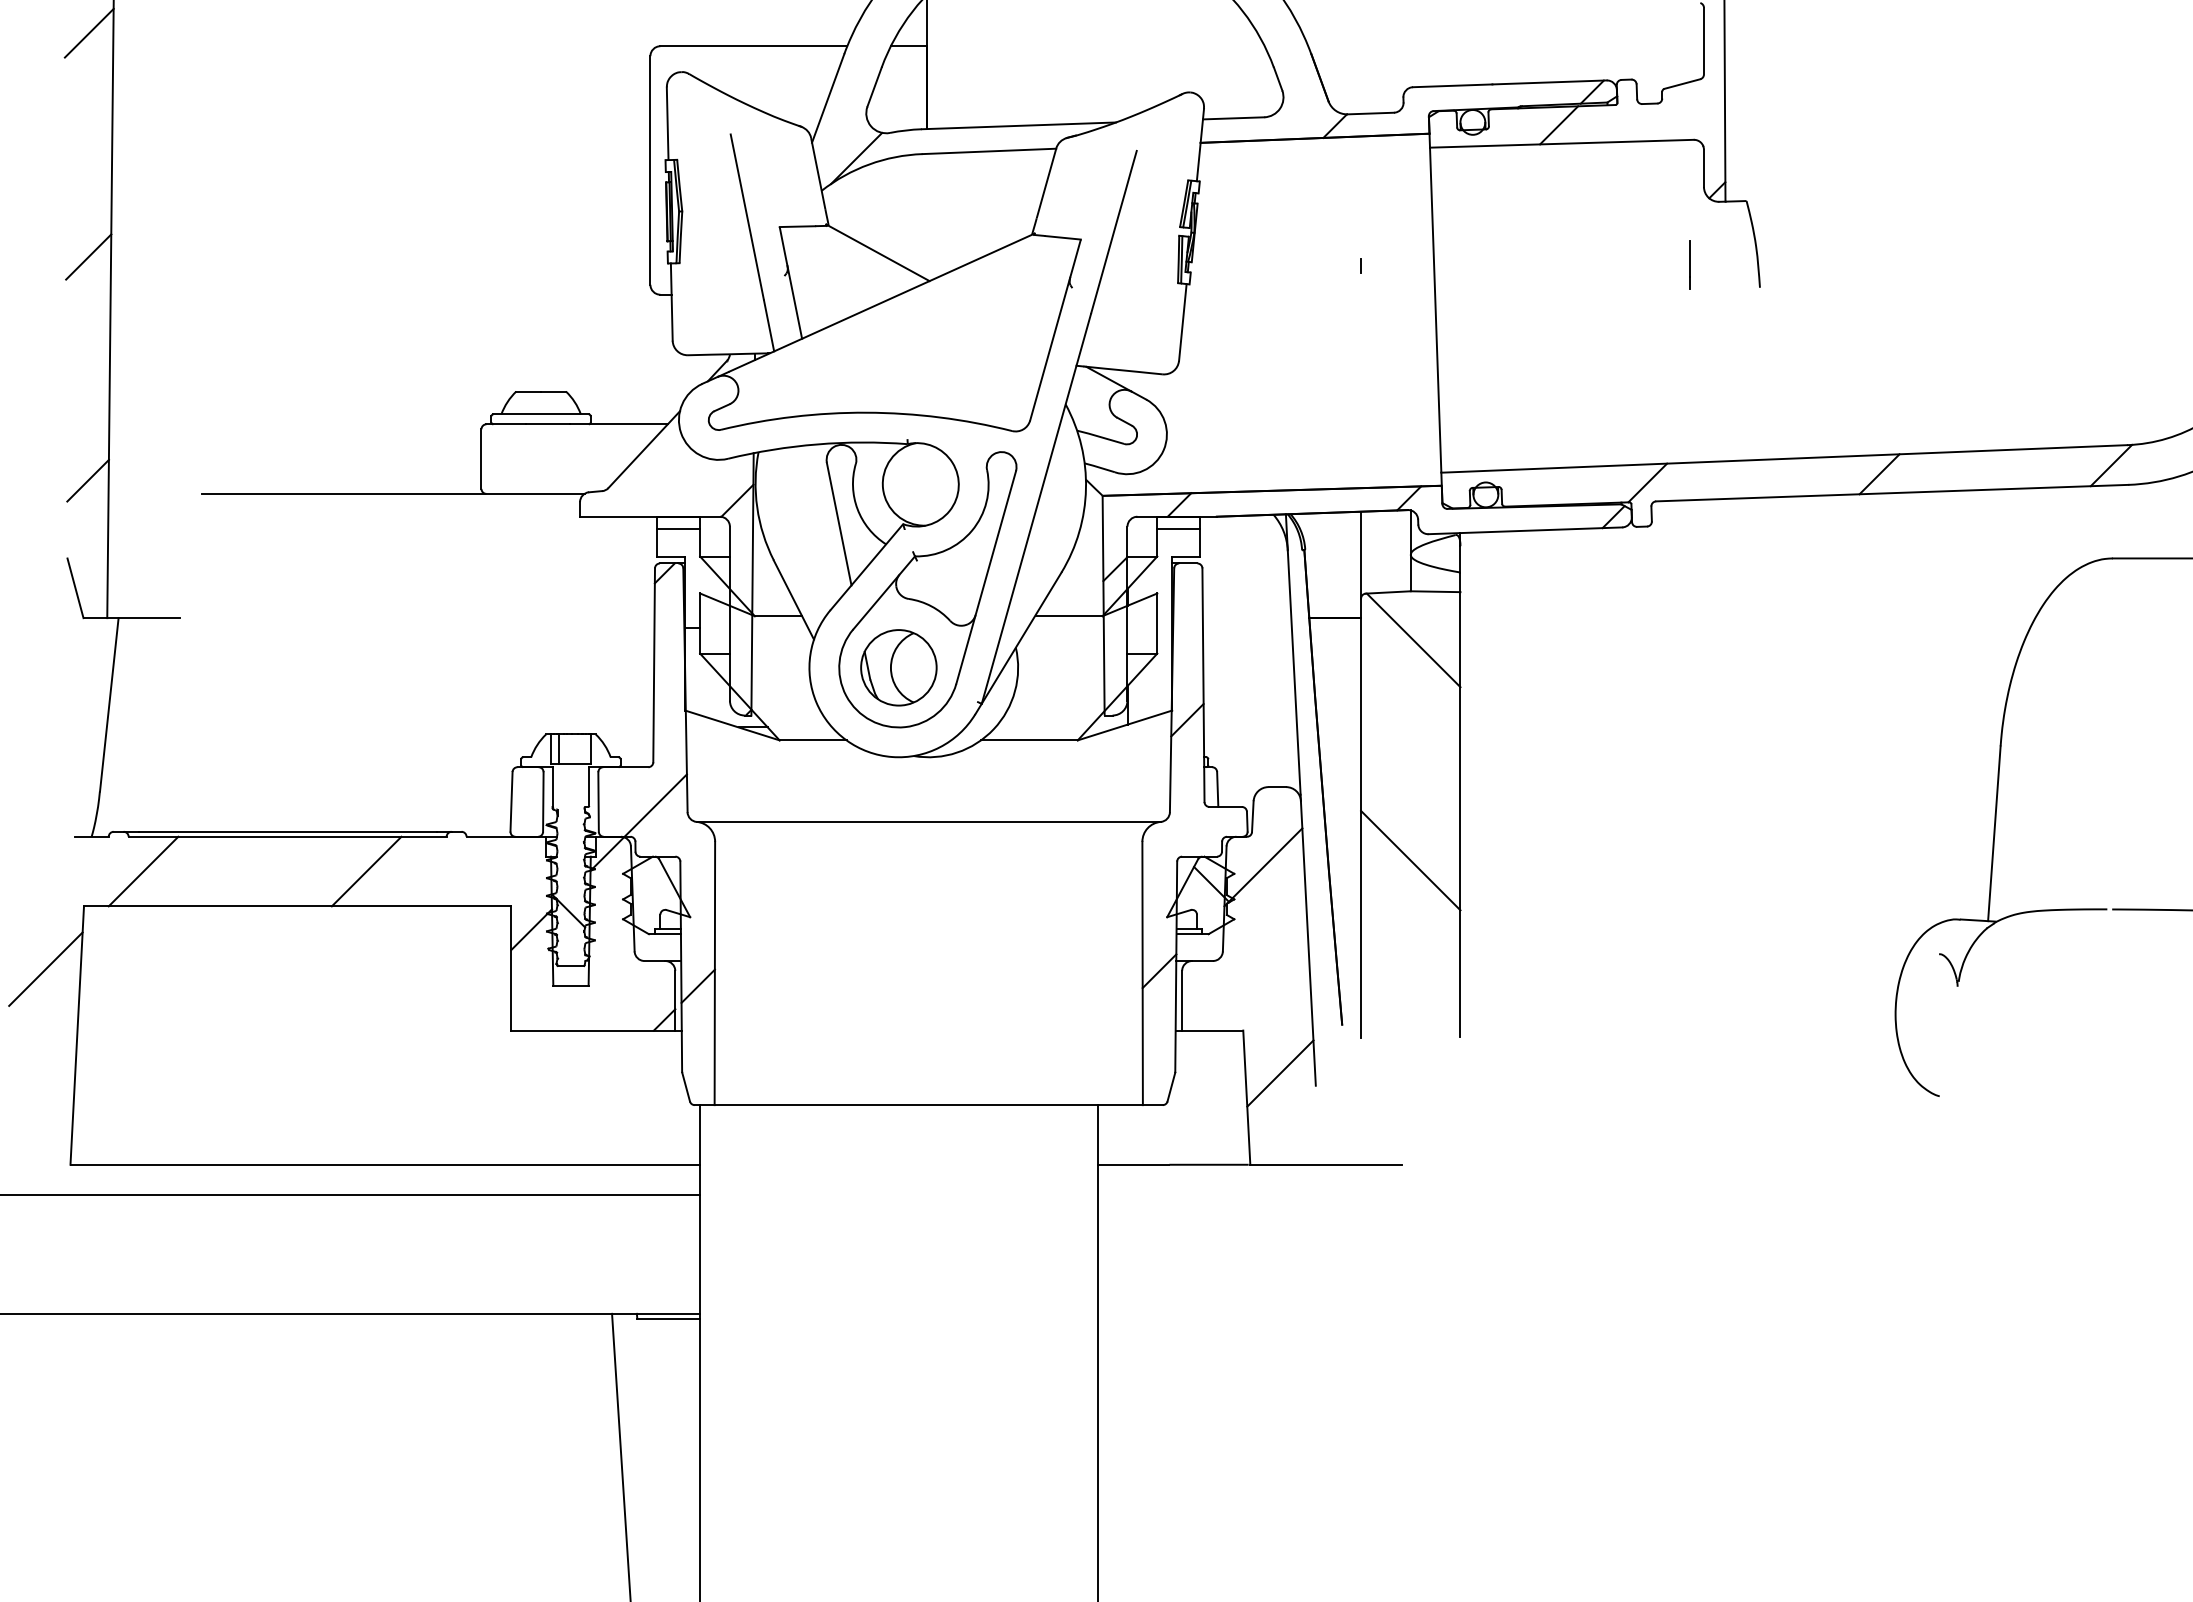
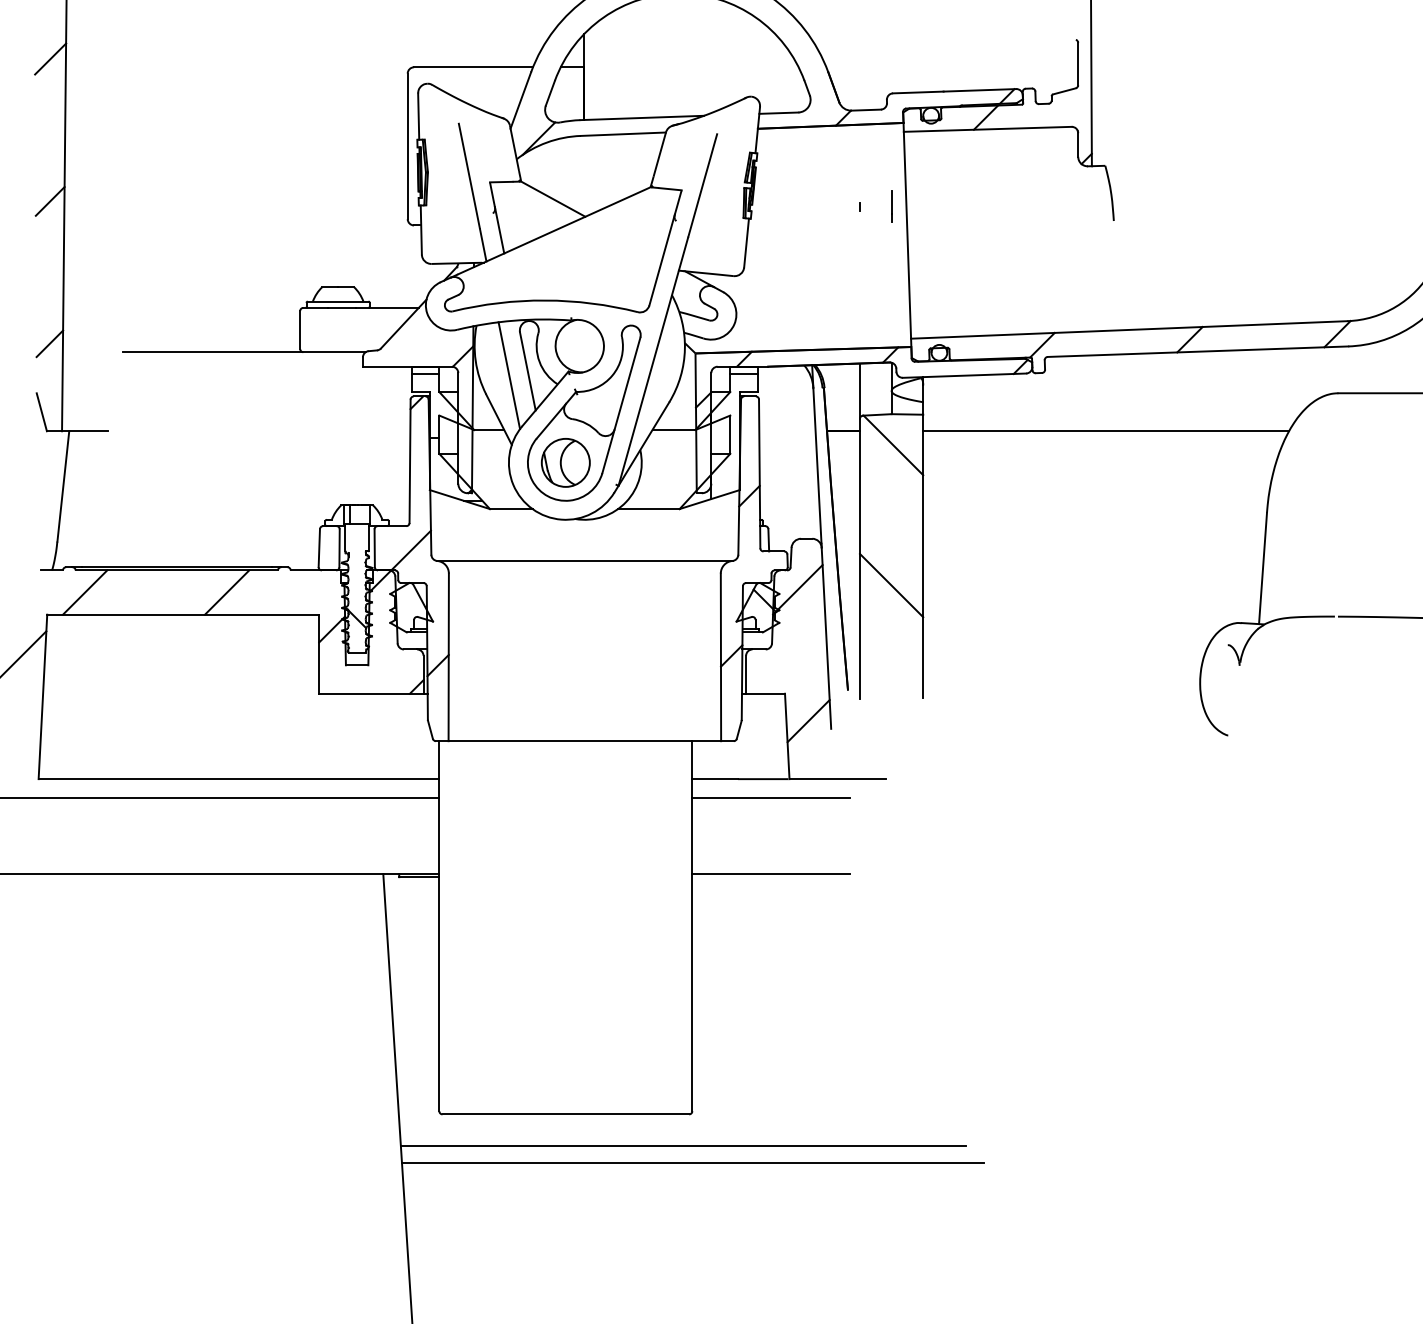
line: (1690, 264) -> (891, 206), moved
line: (810, 530) -> (509, 375), added
line: (1748, 618) -> (1106, 431), added
line: (1222, 1195) -> (771, 798), added
line: (1222, 1314) -> (771, 874), added

